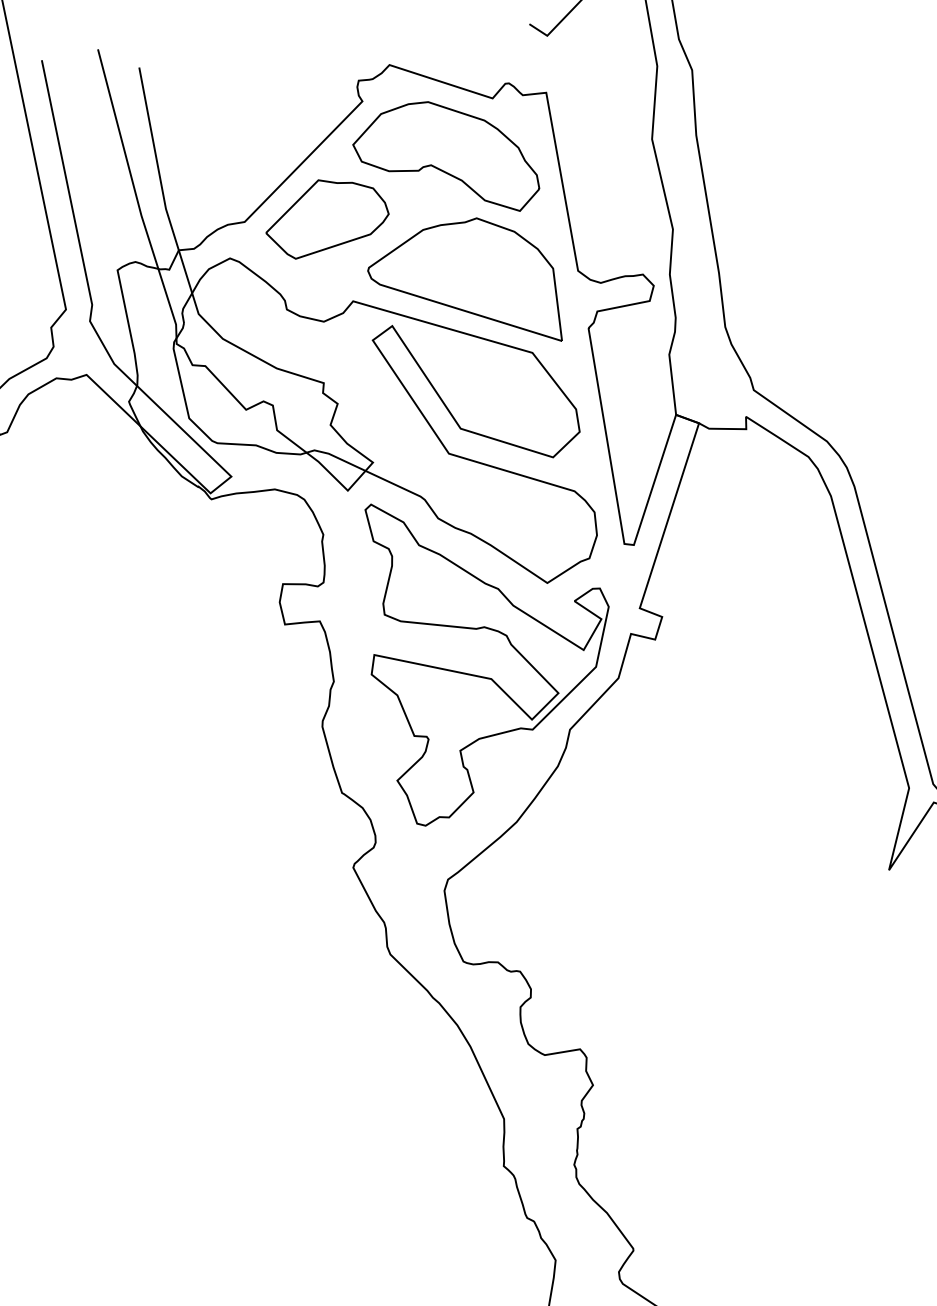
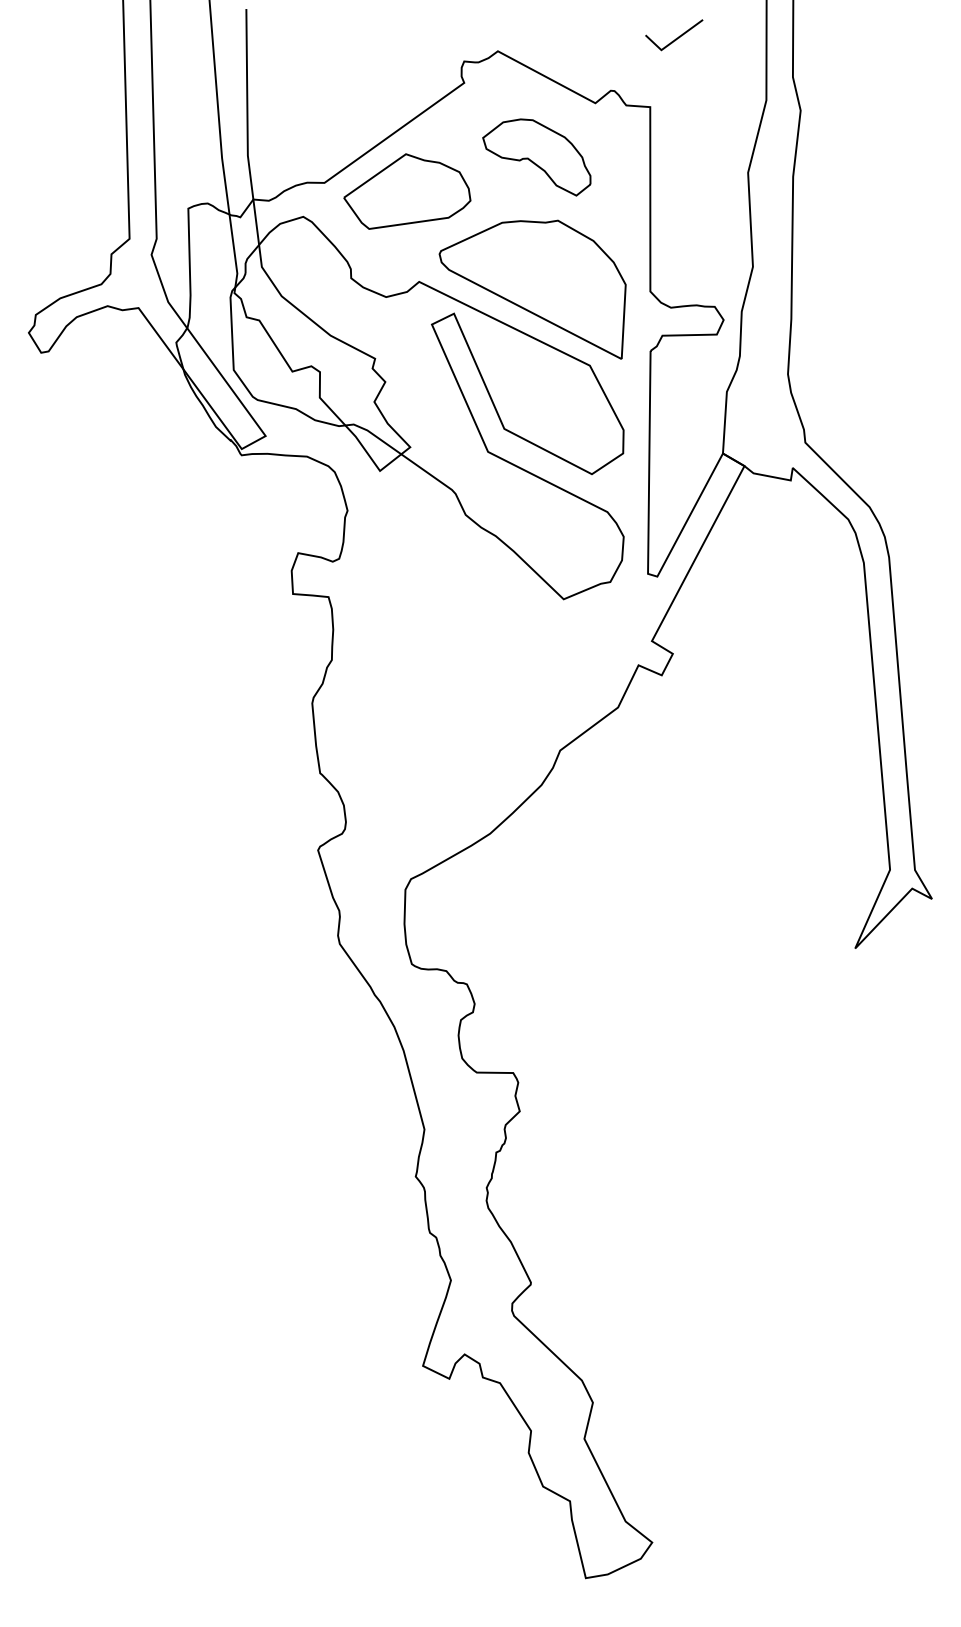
part: (445, 160) -> (536, 157), size x0.6
part: (494, 631) -> (502, 638), removed

